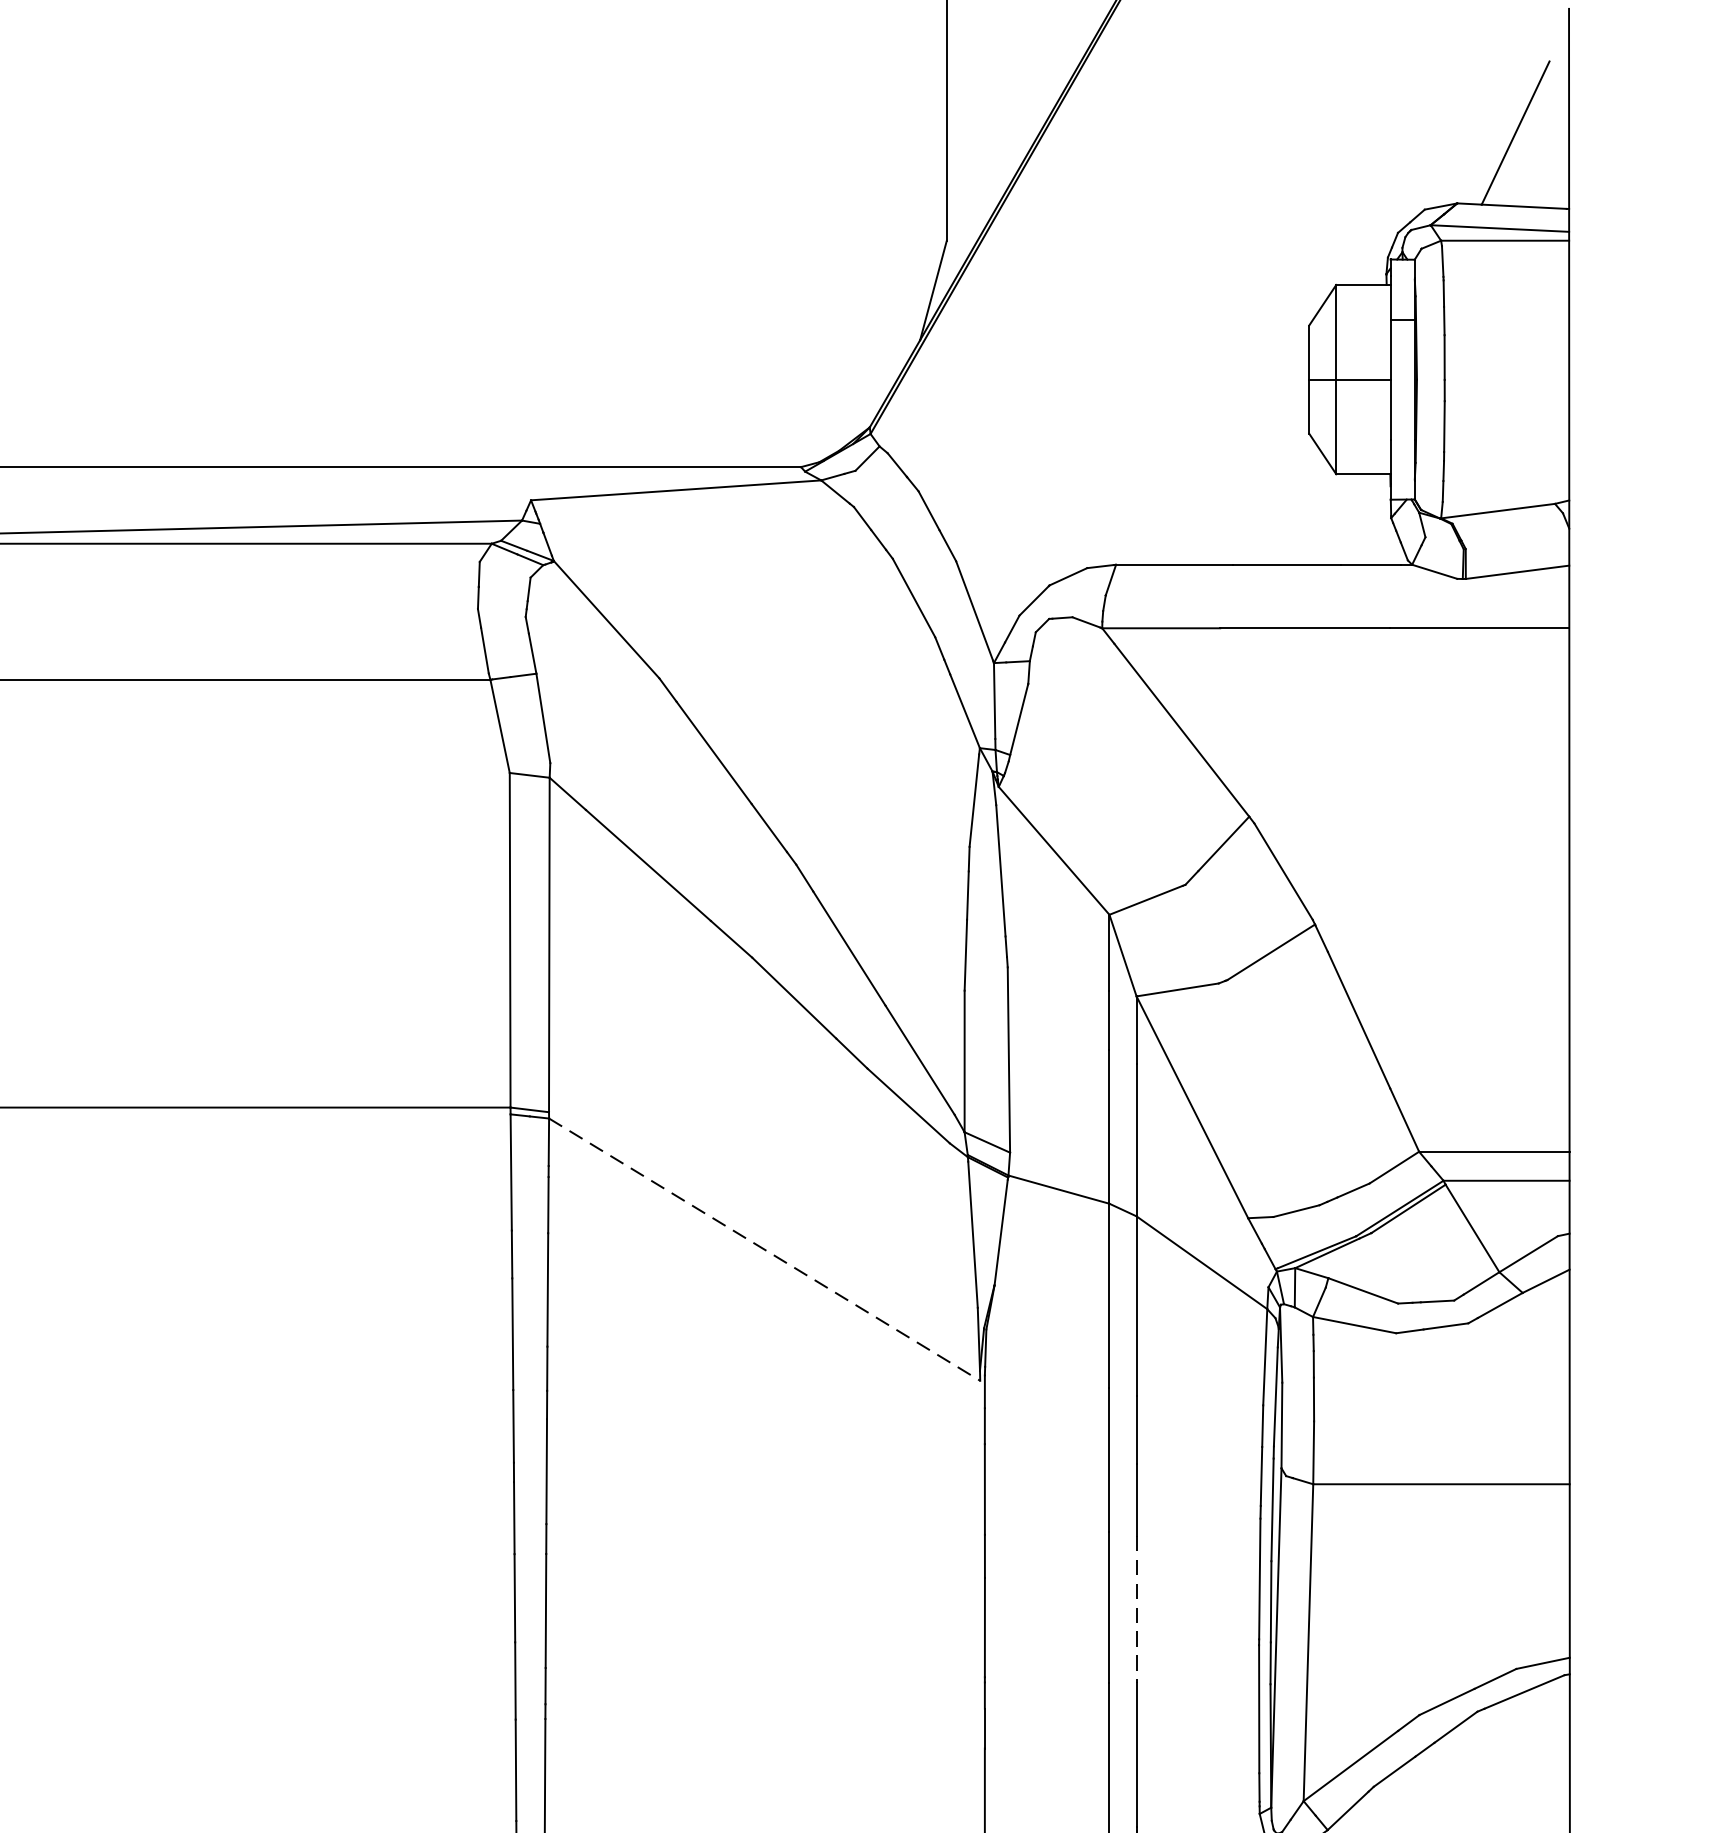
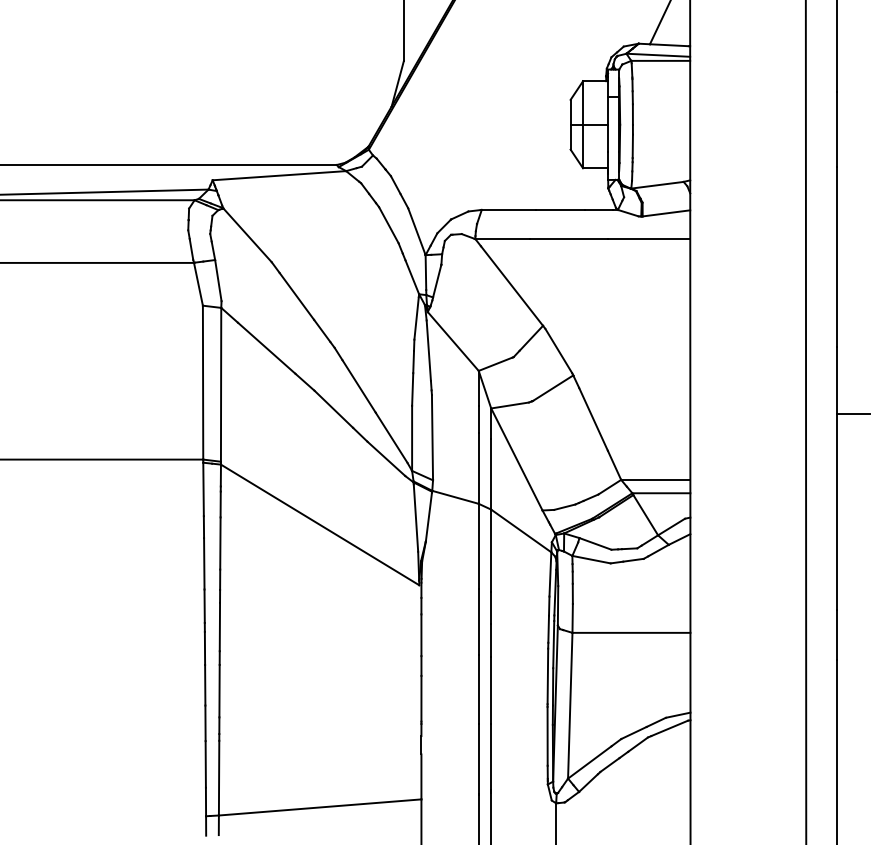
line: (765, 1250) -> (320, 525), dashed -> solid
line: (1137, 1609) -> (491, 690), dashed -> solid

